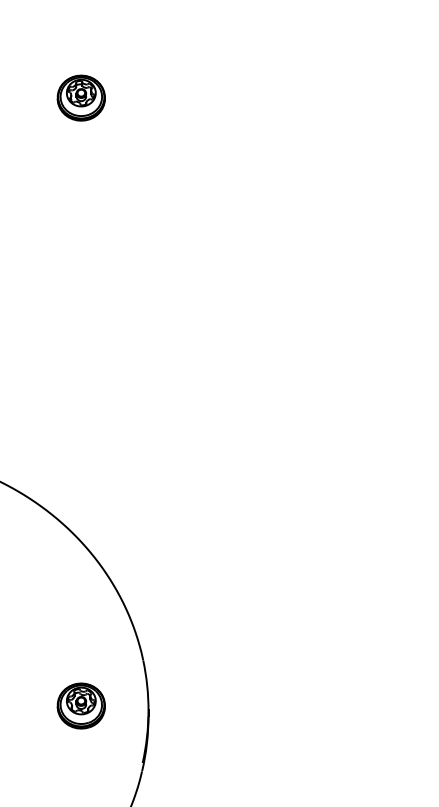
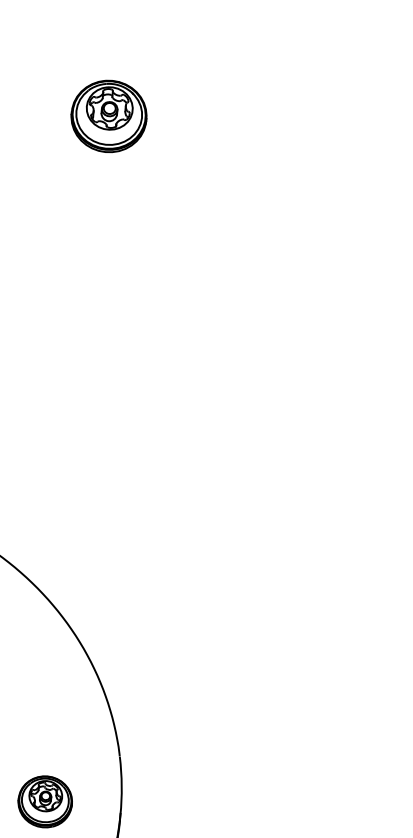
part: (80, 97) -> (108, 115), size x1.4

